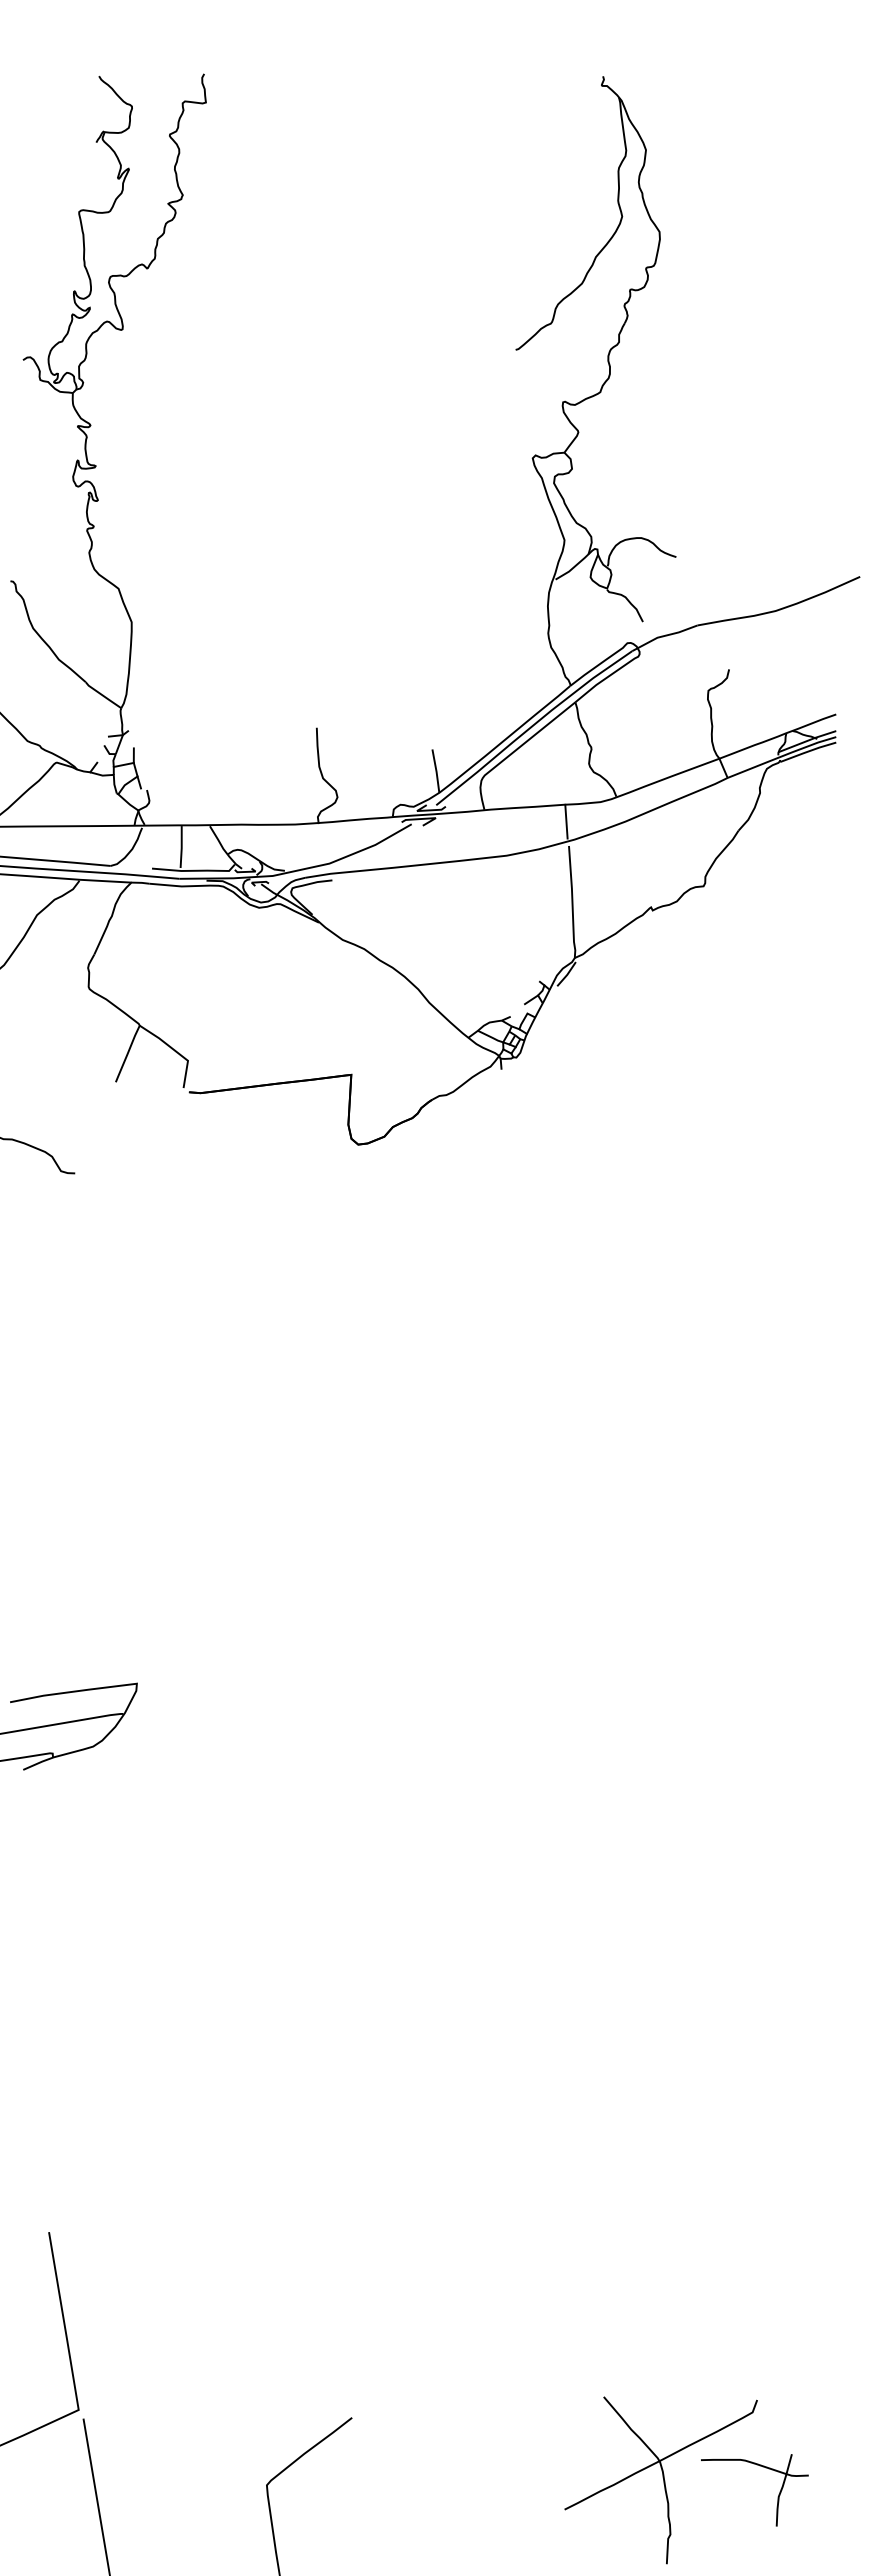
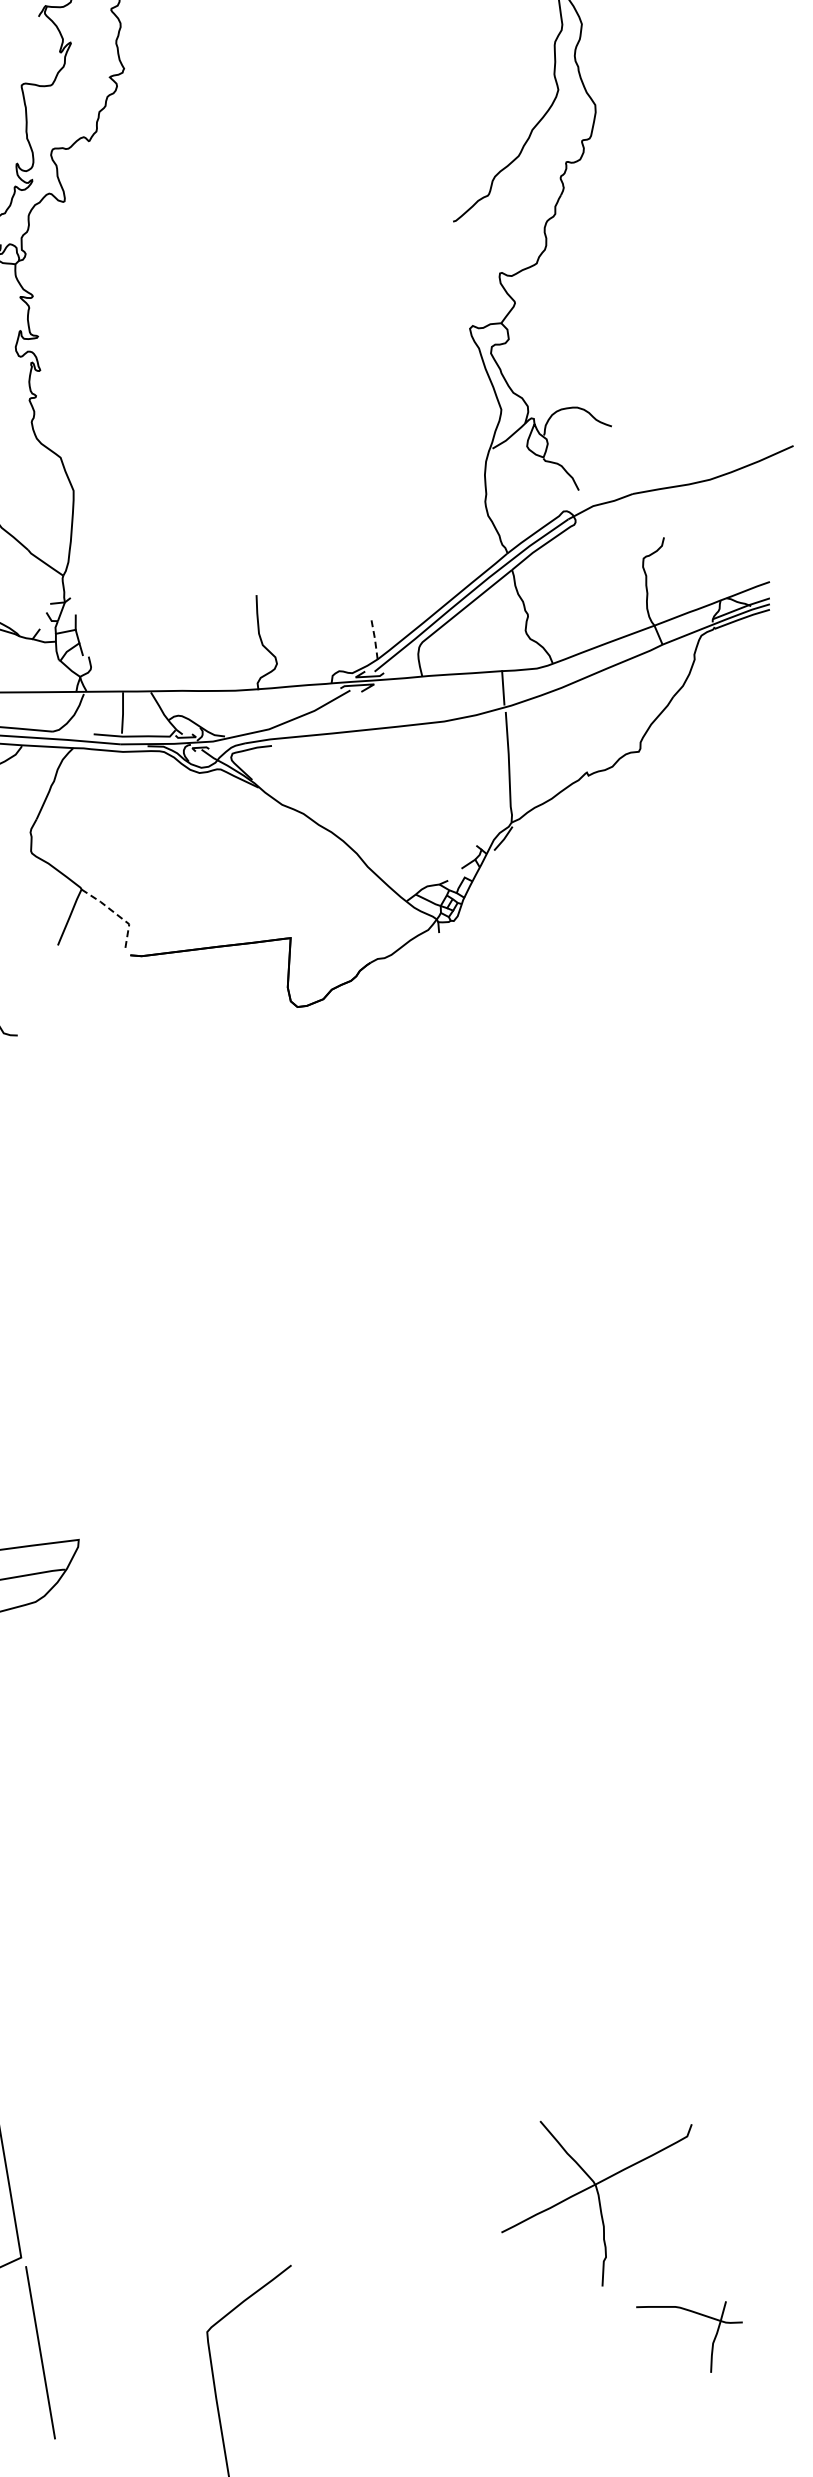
line: (436, 771) -> (374, 638), solid -> dashed
line: (175, 1051) -> (116, 915), solid -> dashed
part: (660, 2480) -> (596, 2203), moved

